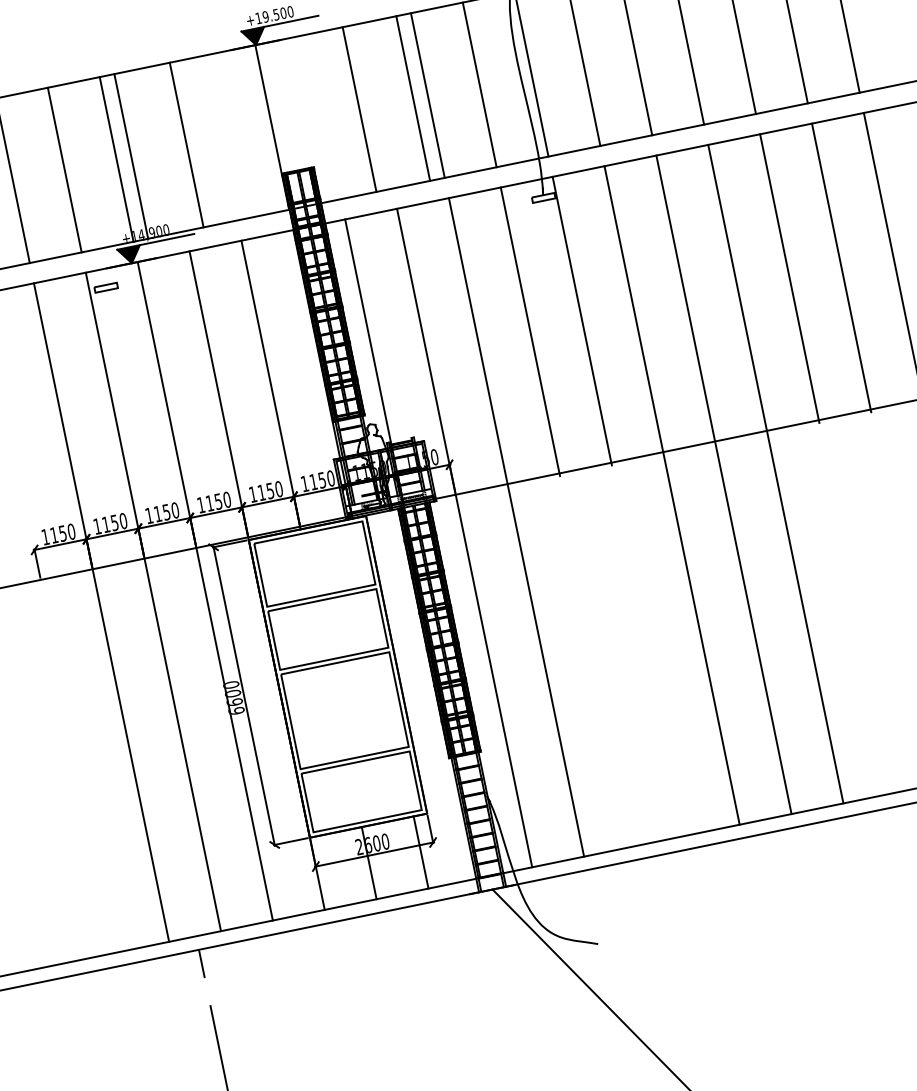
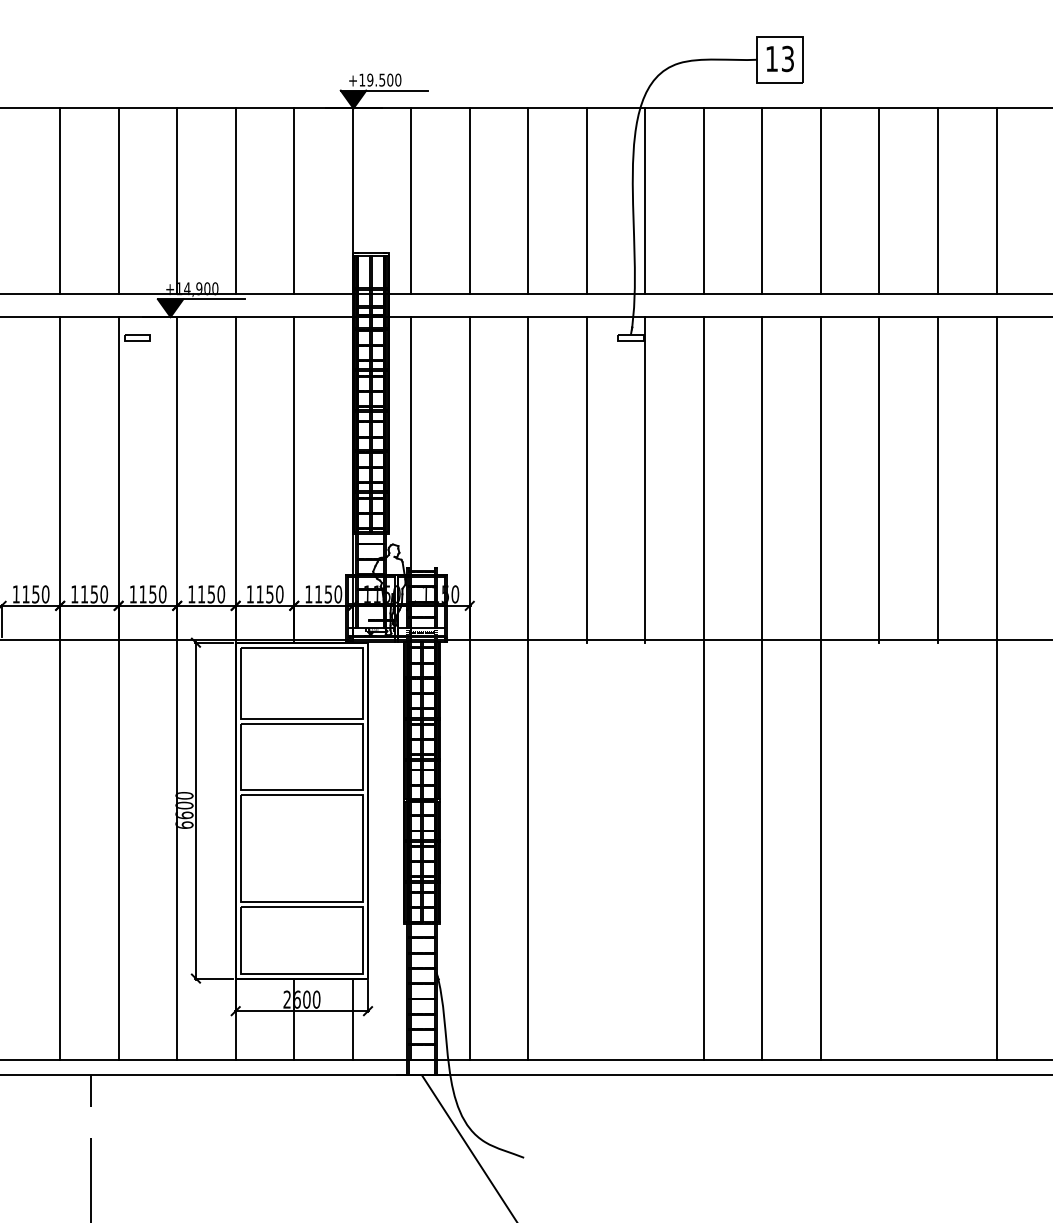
line: (412, 98) -> (469, 201), moved
line: (359, 109) -> (411, 201), moved
line: (186, 145) -> (294, 201), moved
line: (131, 156) -> (235, 201), moved

